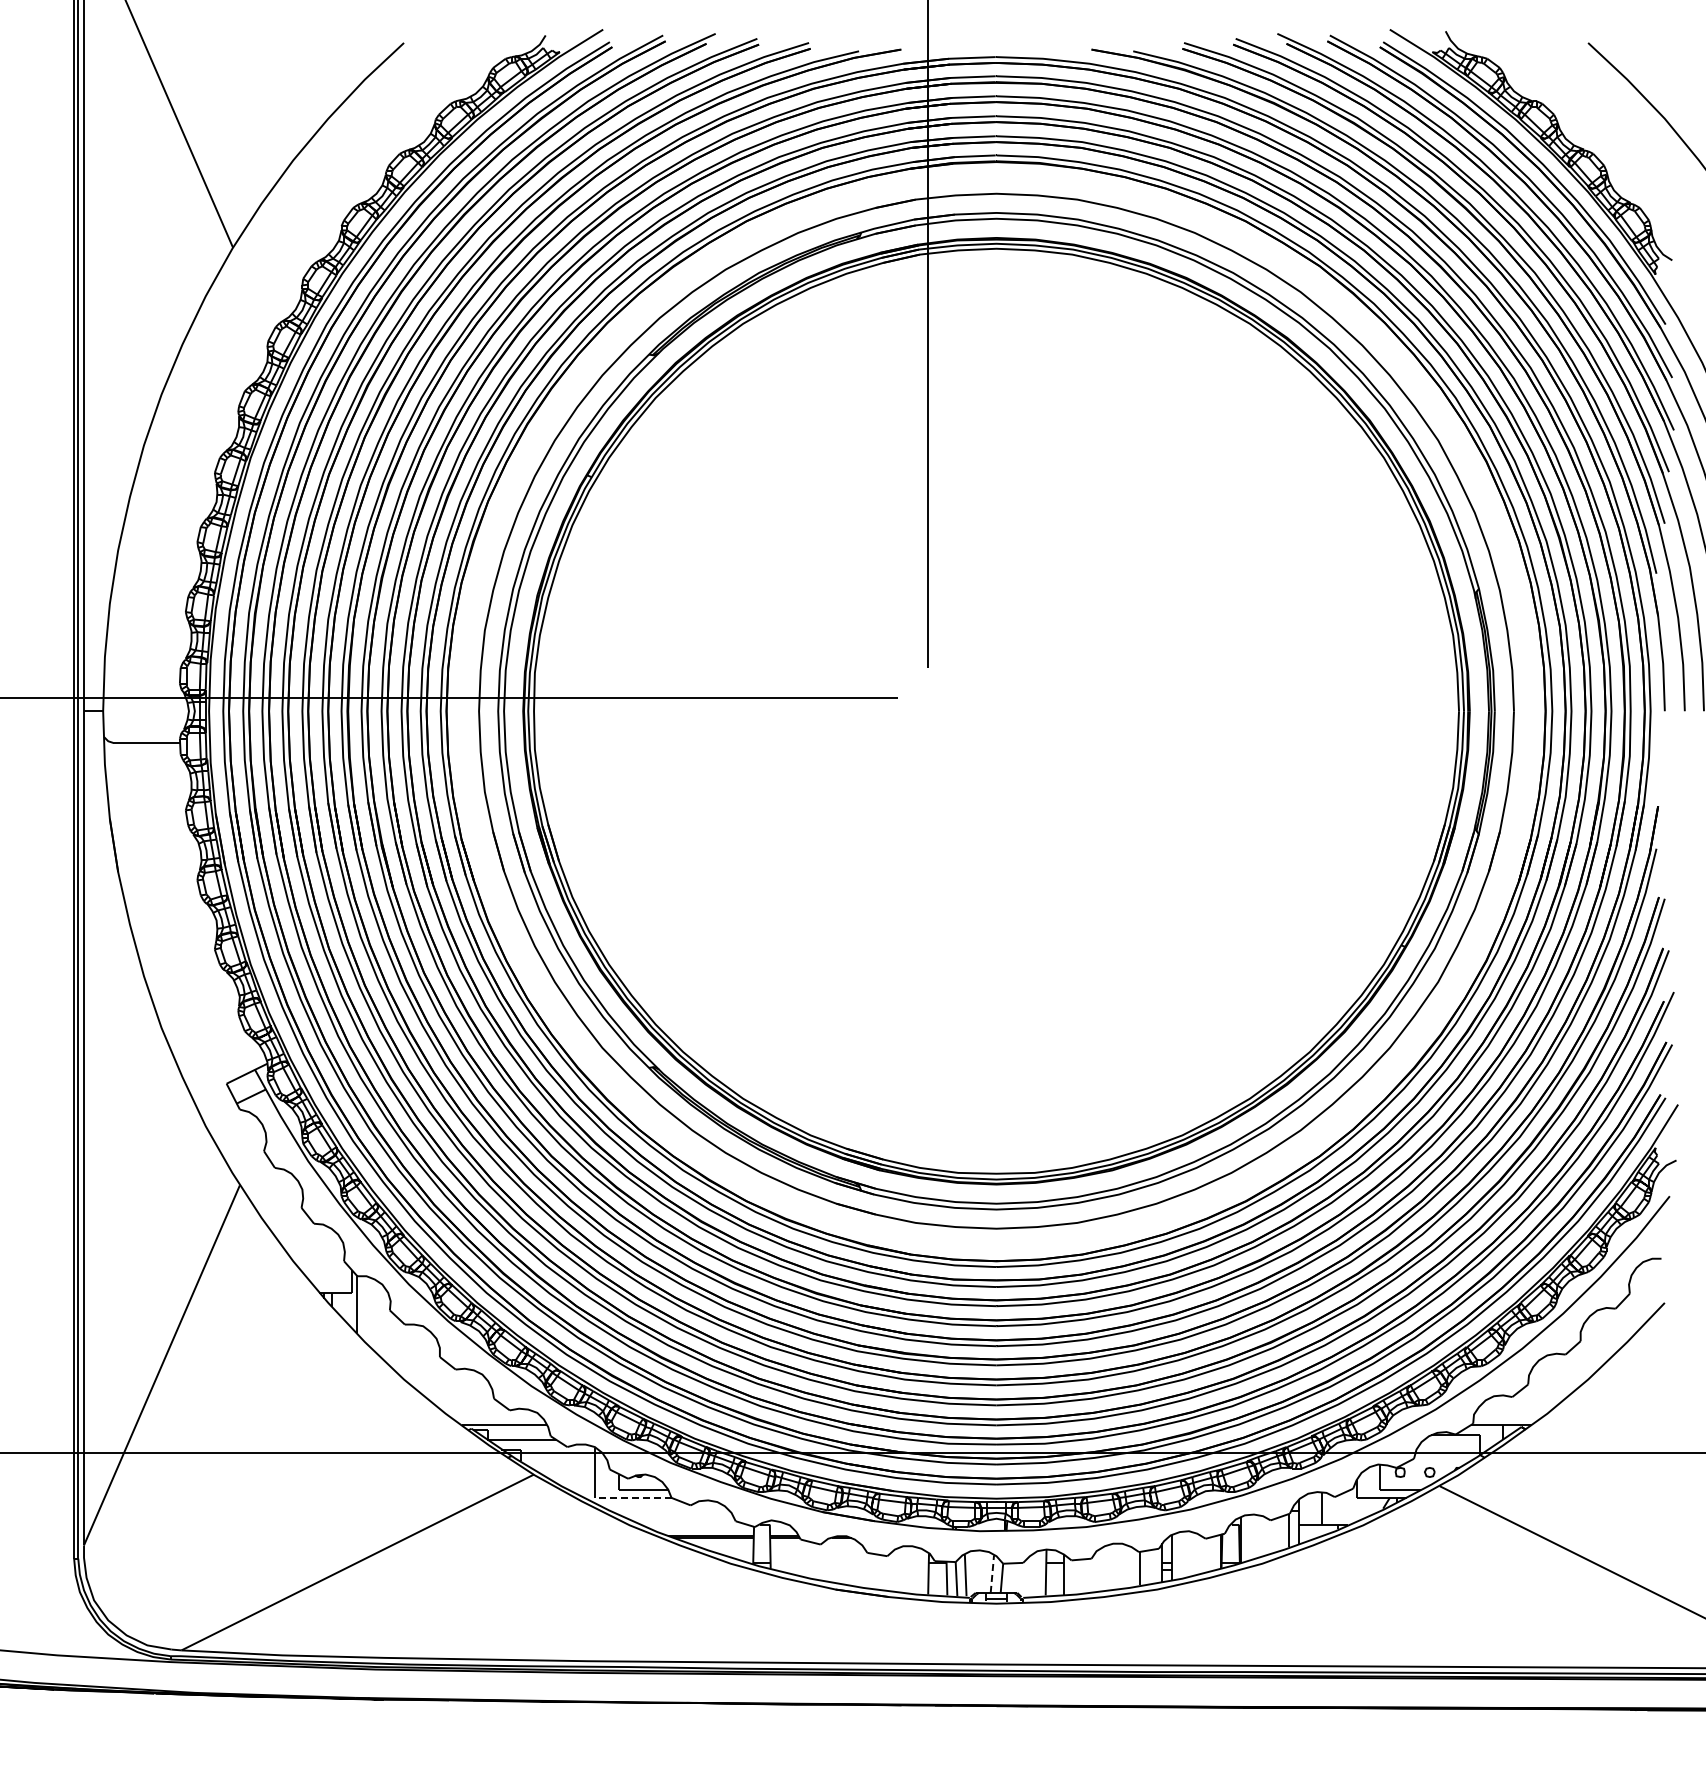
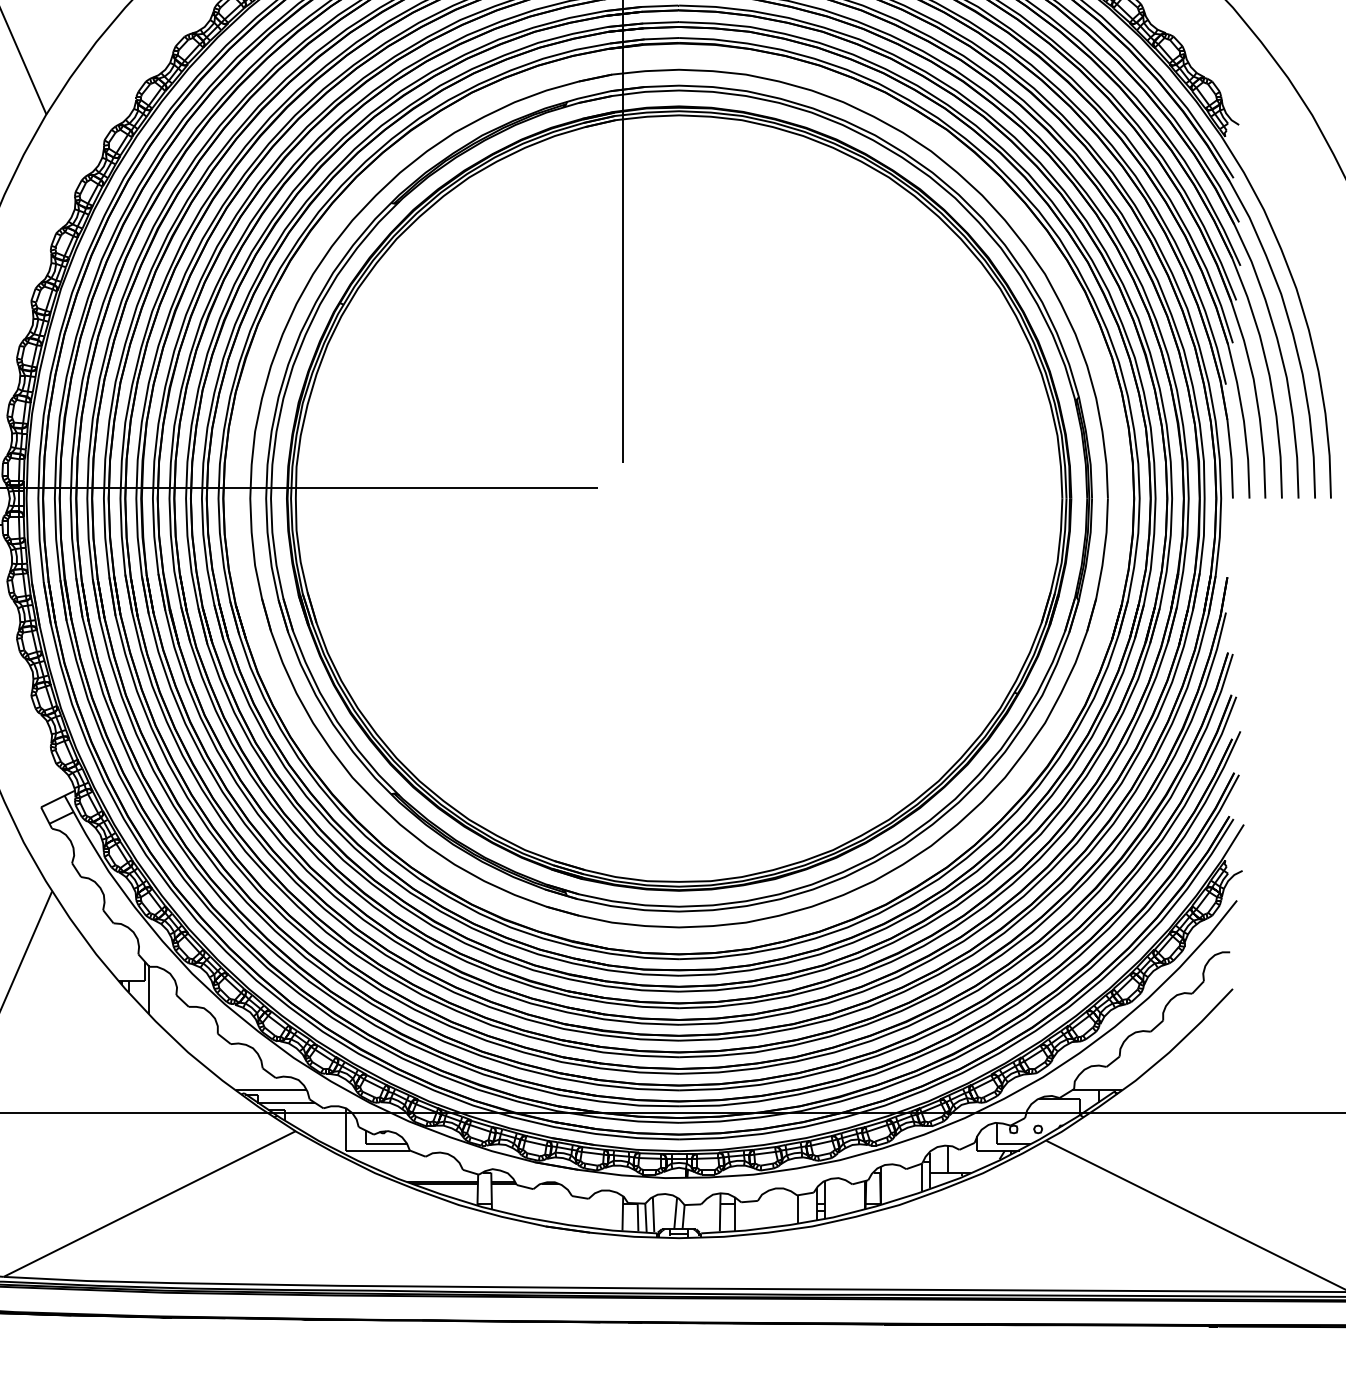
line: (632, 1497) -> (377, 1150), dashed -> solid
line: (992, 1574) -> (675, 1213), dashed -> solid

